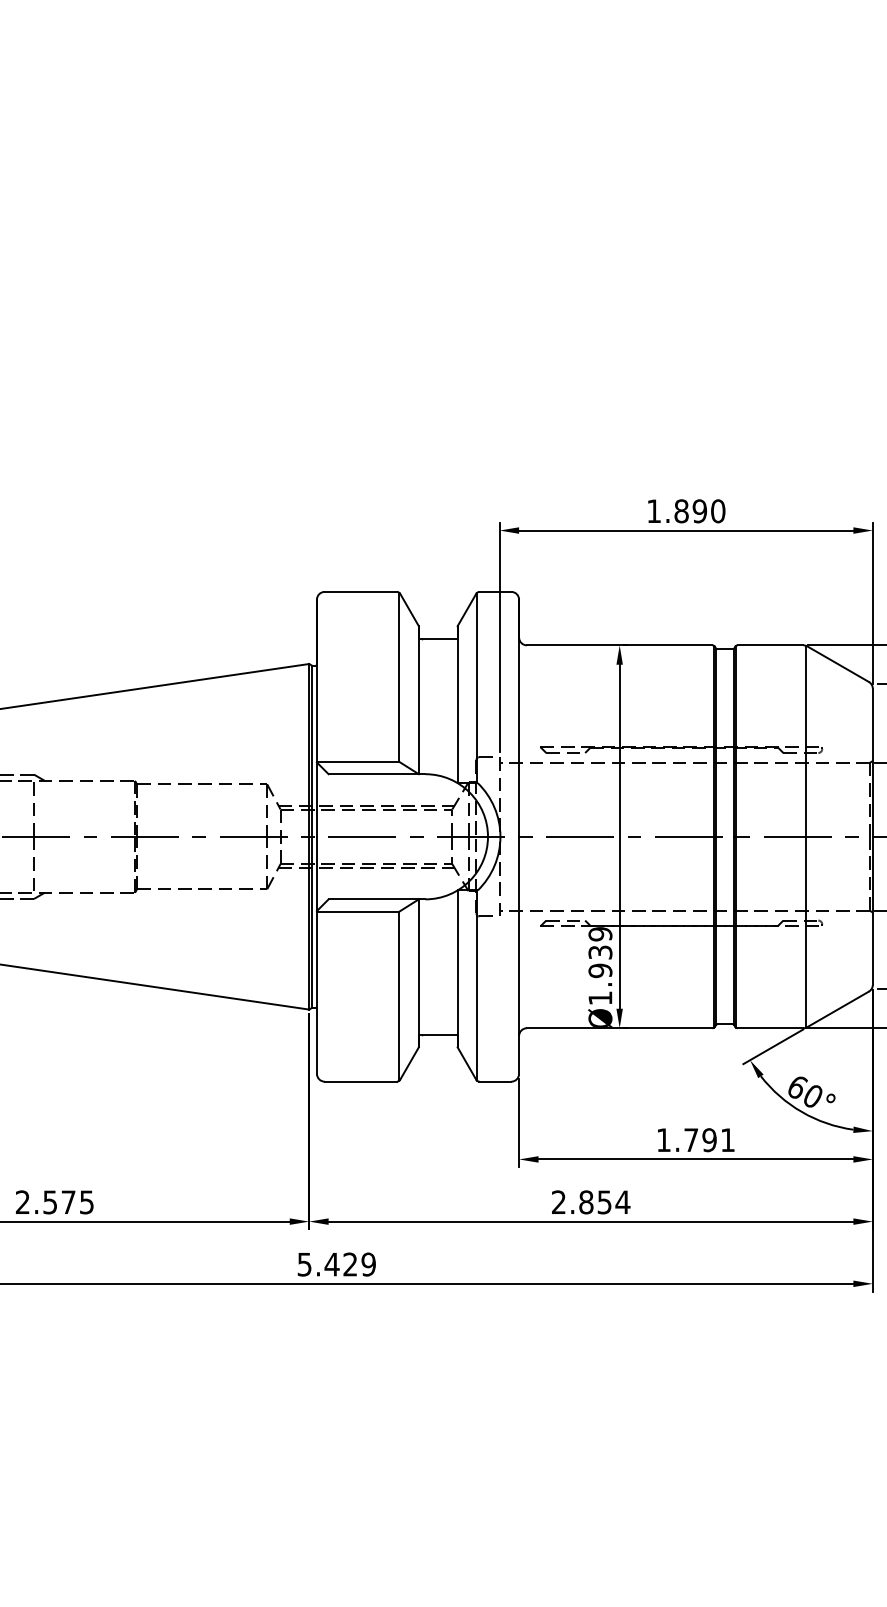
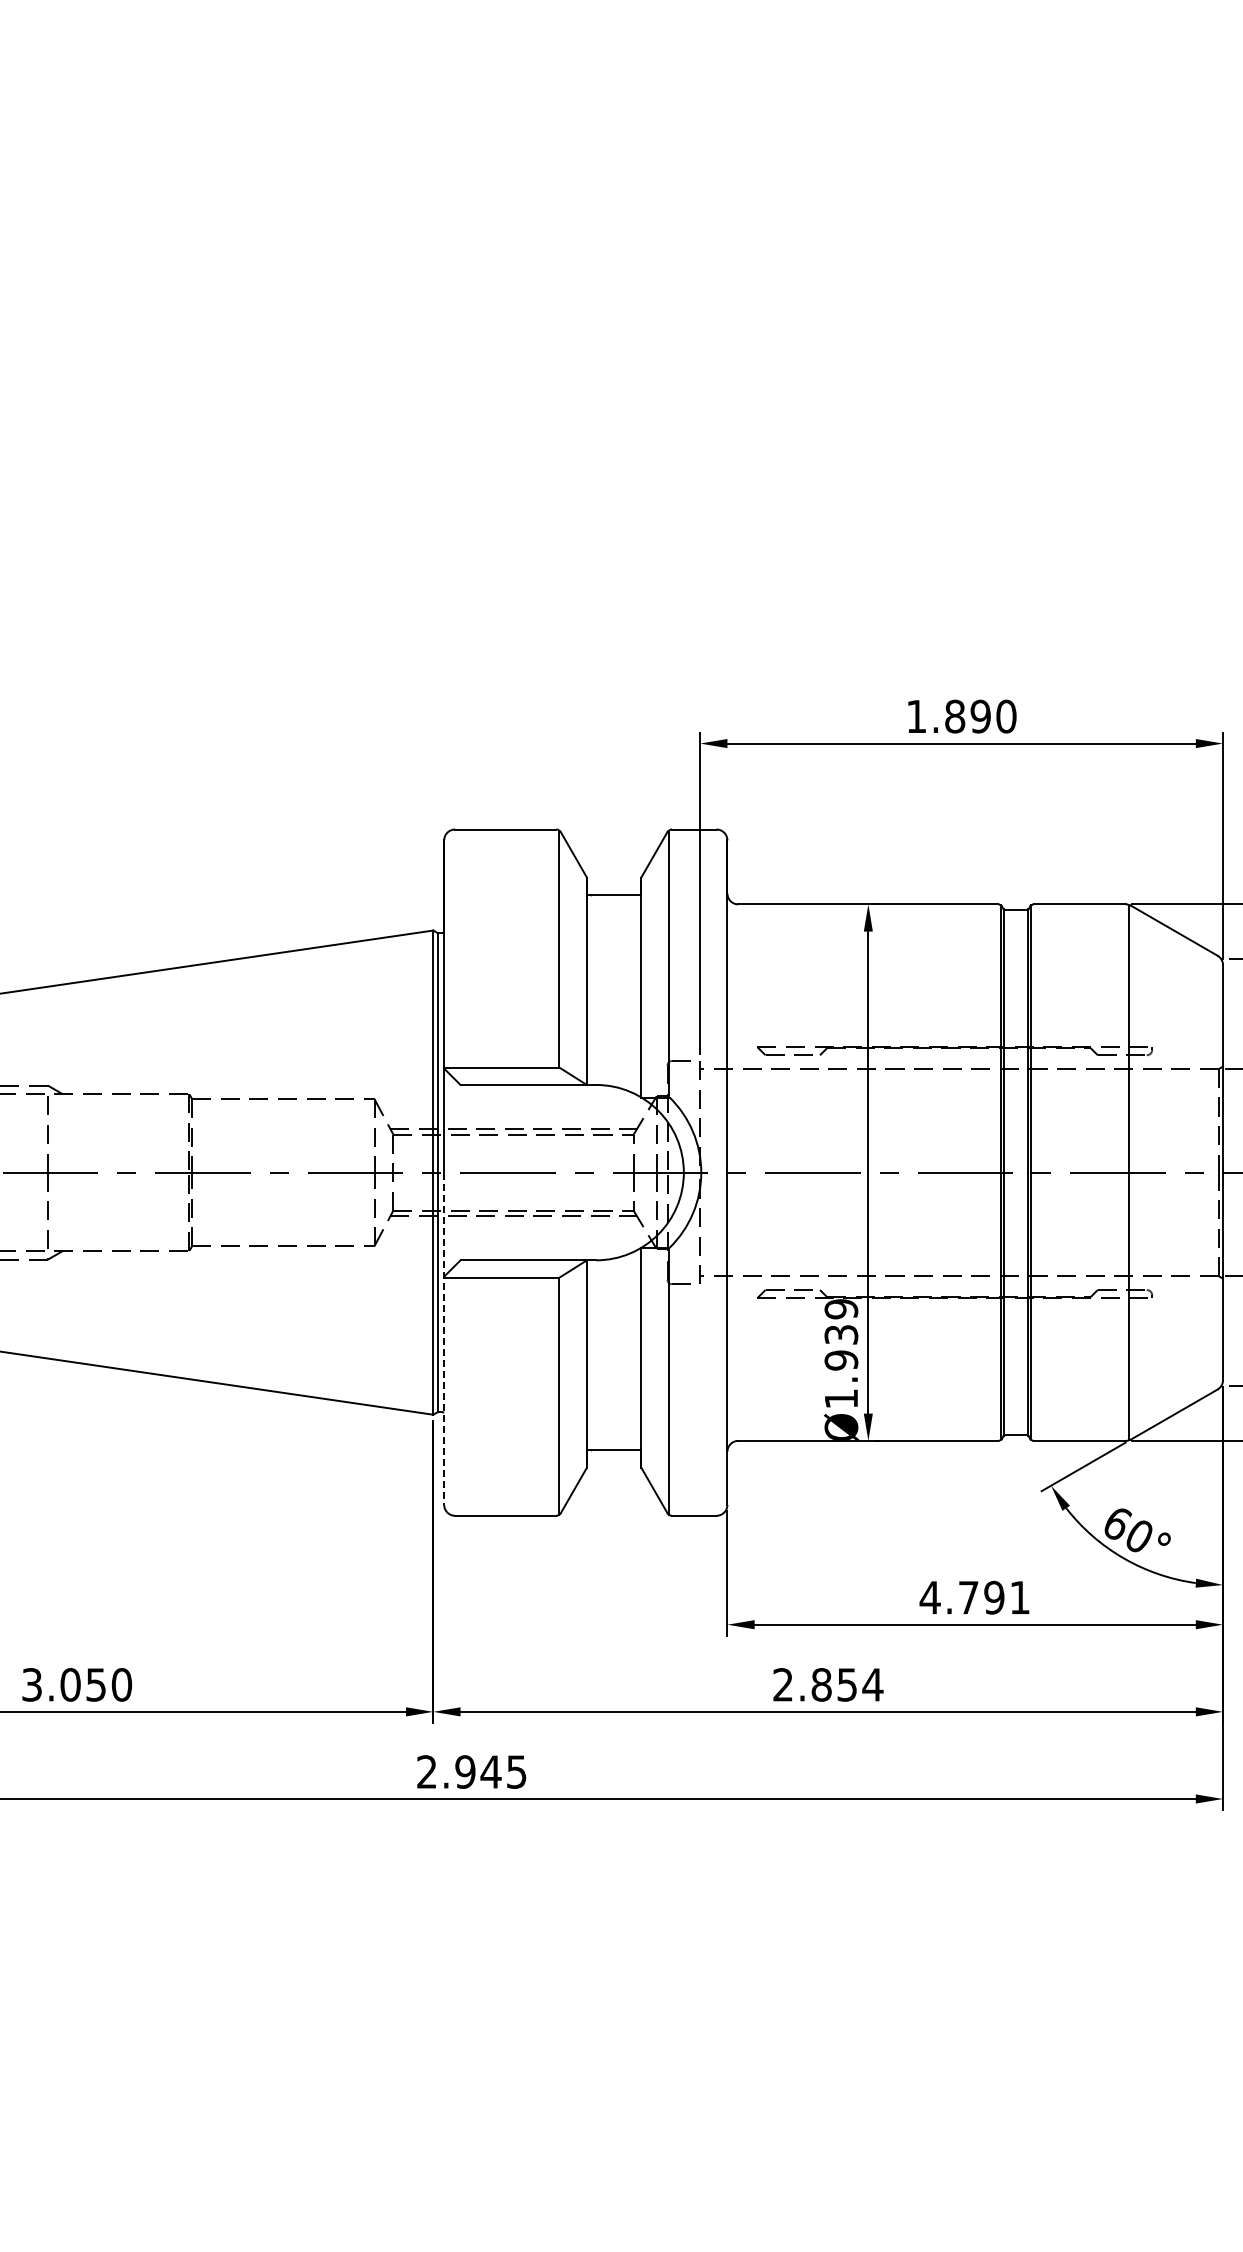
line: (317, 955) -> (444, 1339), solid -> dashed
text: (663, 1140) -> (929, 1597), 1.791 -> 4.791
text: (55, 1202) -> (77, 1684), 2.575 -> 3.050
text: (336, 1264) -> (471, 1771), 5.429 -> 2.945

